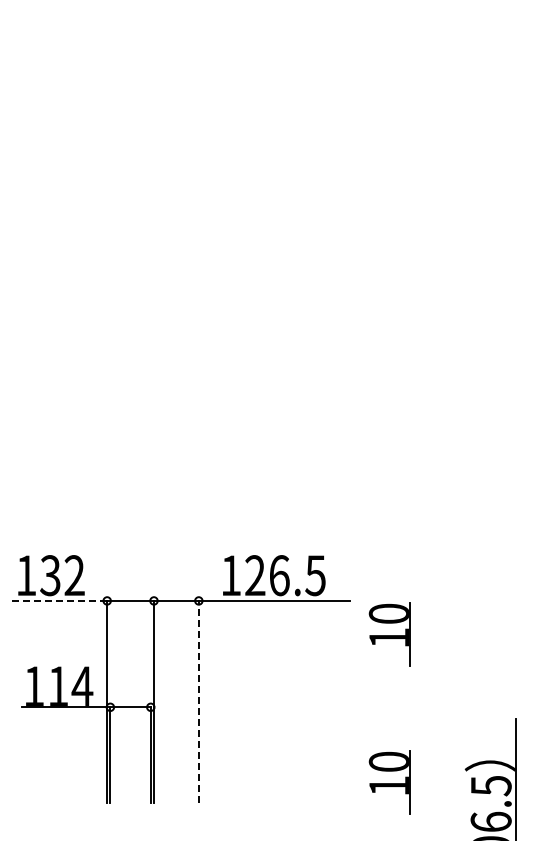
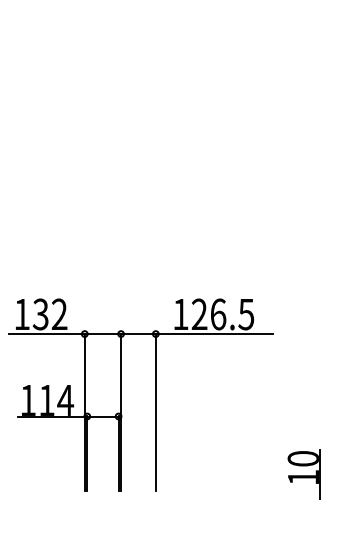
line: (57, 600) -> (46, 333), dashed -> solid
part: (389, 634) -> (303, 360), removed
line: (198, 701) -> (155, 412), dashed -> solid

